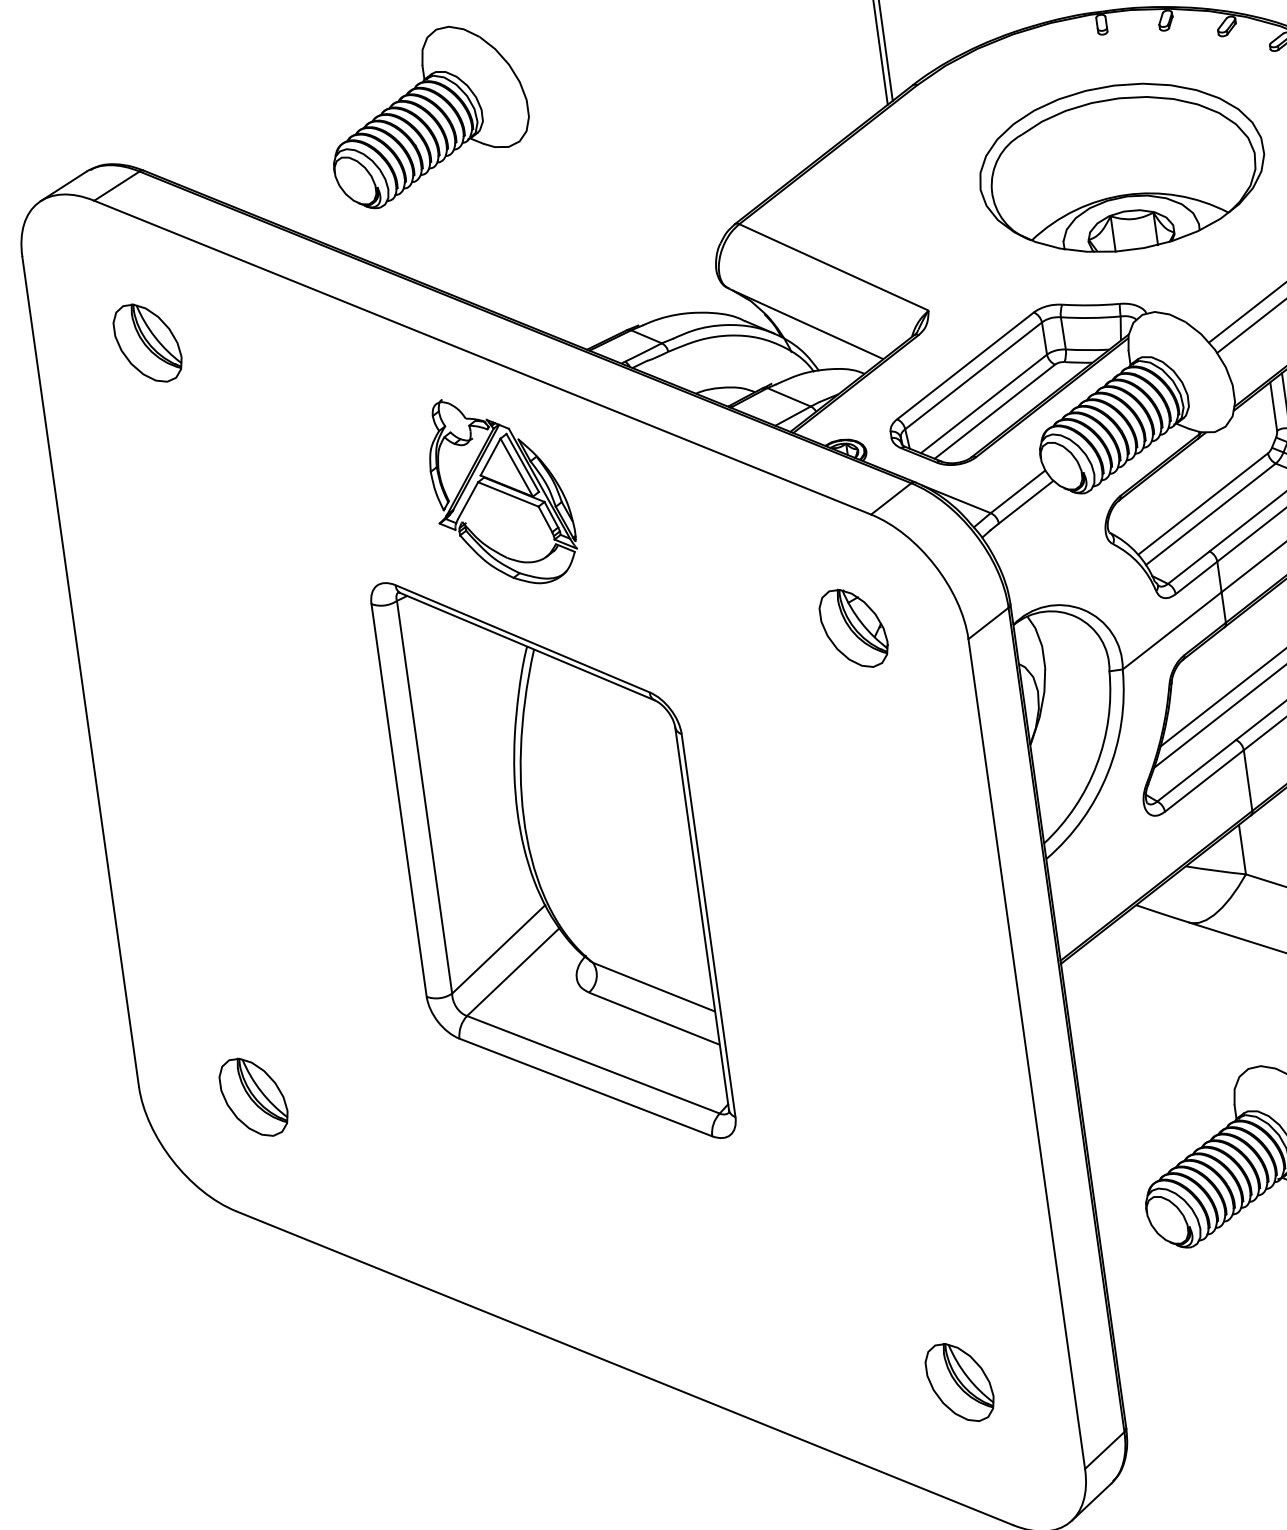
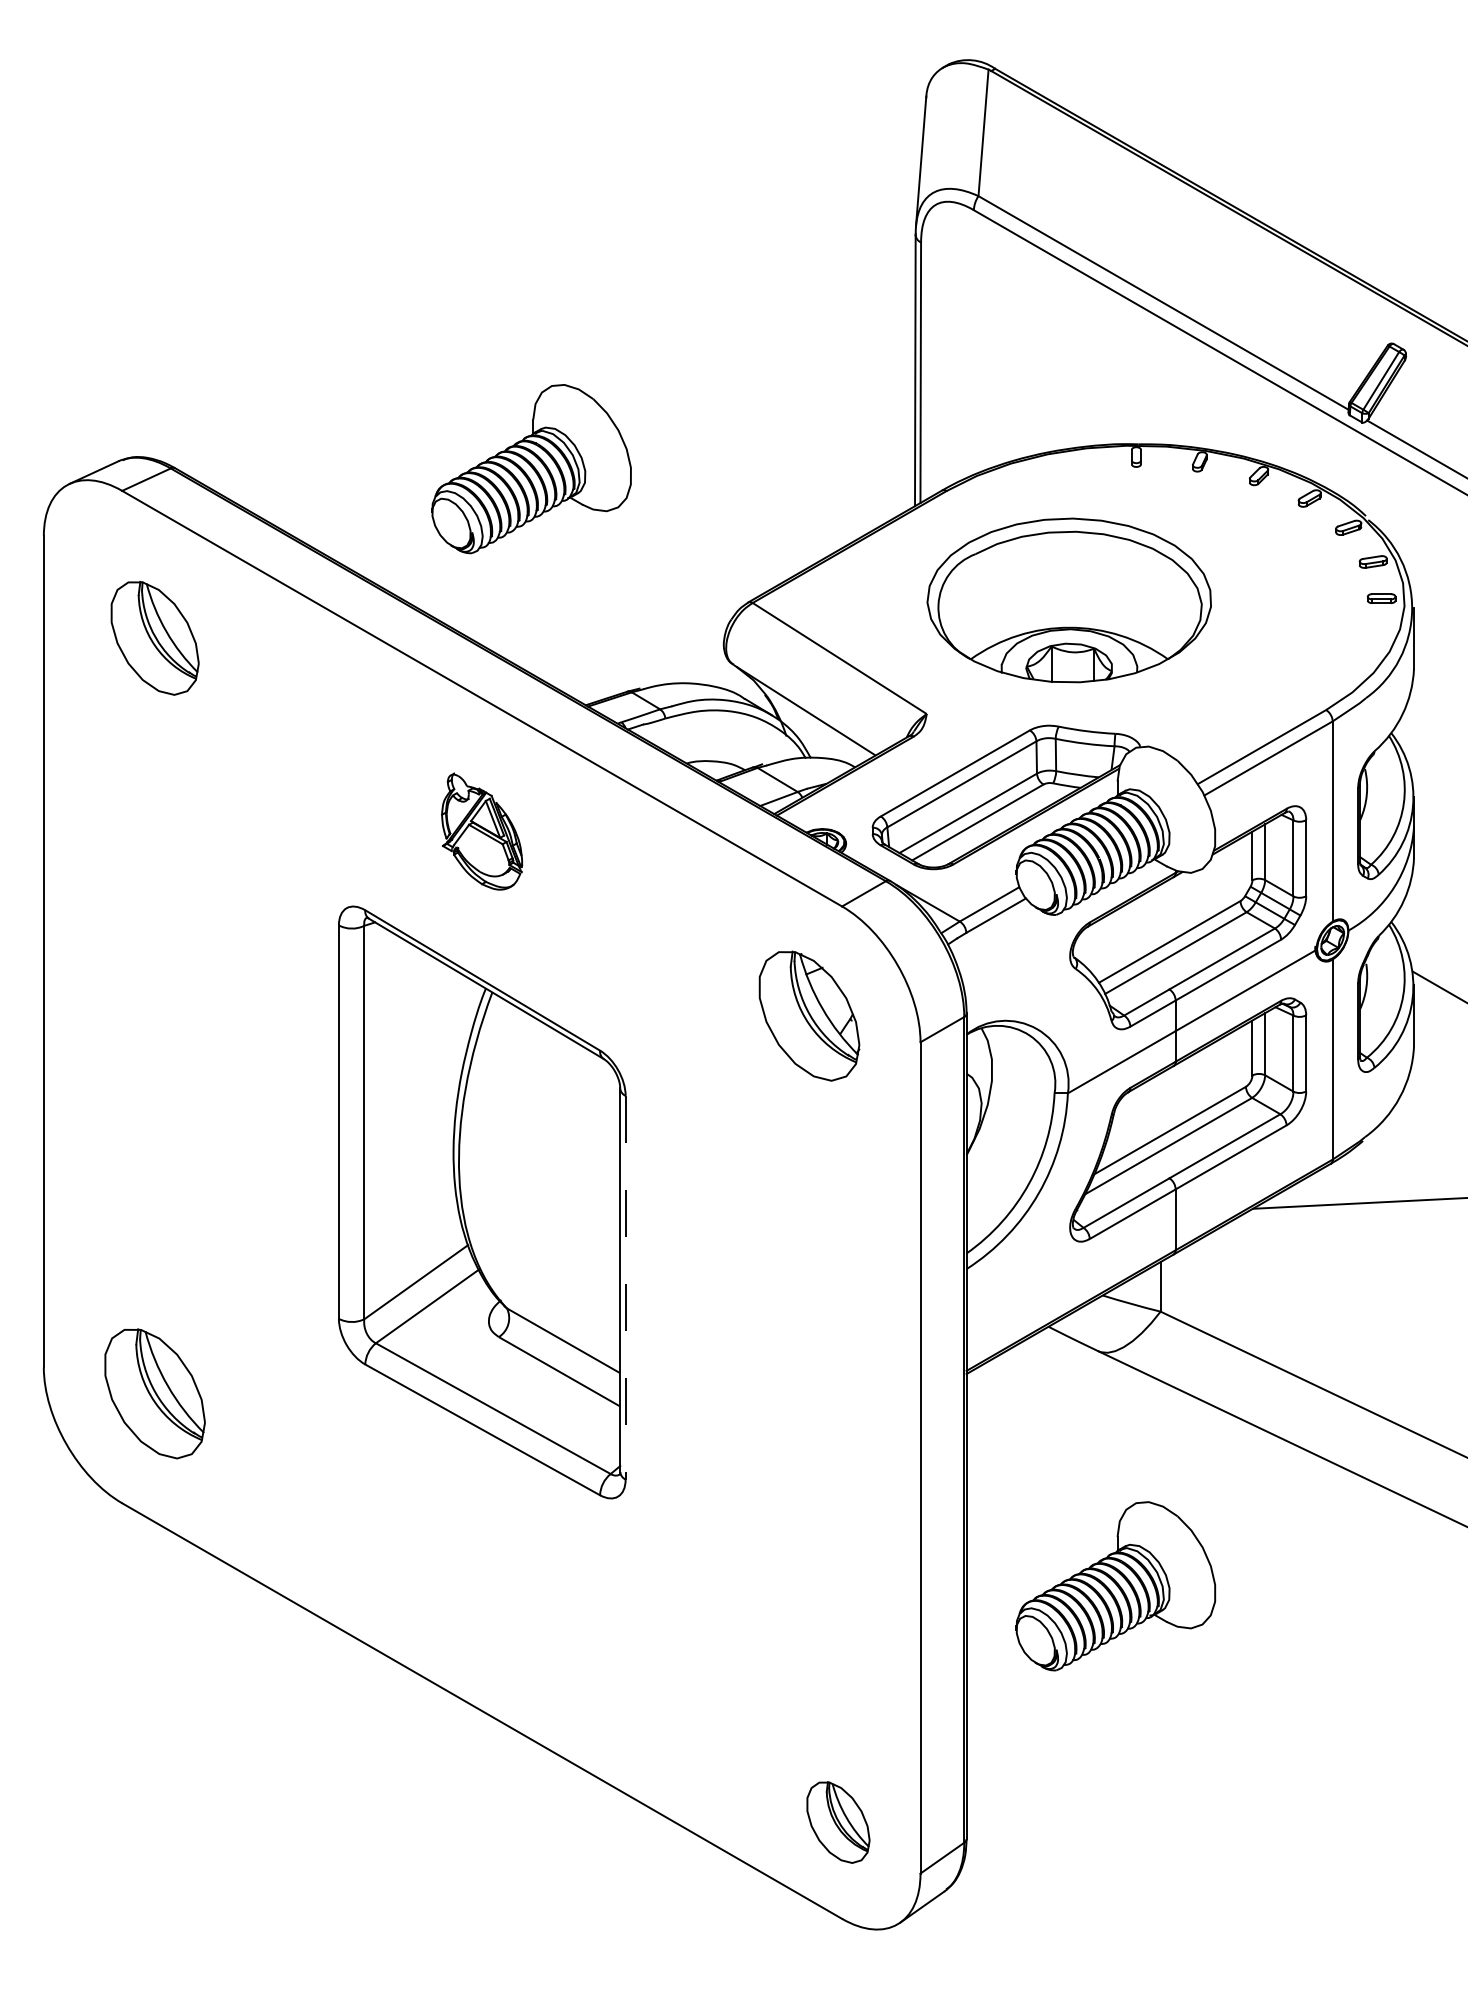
part: (427, 115) -> (531, 469), moved
part: (1121, 168) -> (1068, 600), moved
part: (148, 343) -> (155, 638), size x1.4
part: (500, 490) -> (481, 831), size x0.6
part: (853, 627) -> (809, 1015), size x1.6
line: (708, 925) -> (625, 1287), solid -> dashed
part: (254, 1097) -> (155, 1393), size x1.6
part: (959, 1382) -> (838, 1822), moved

